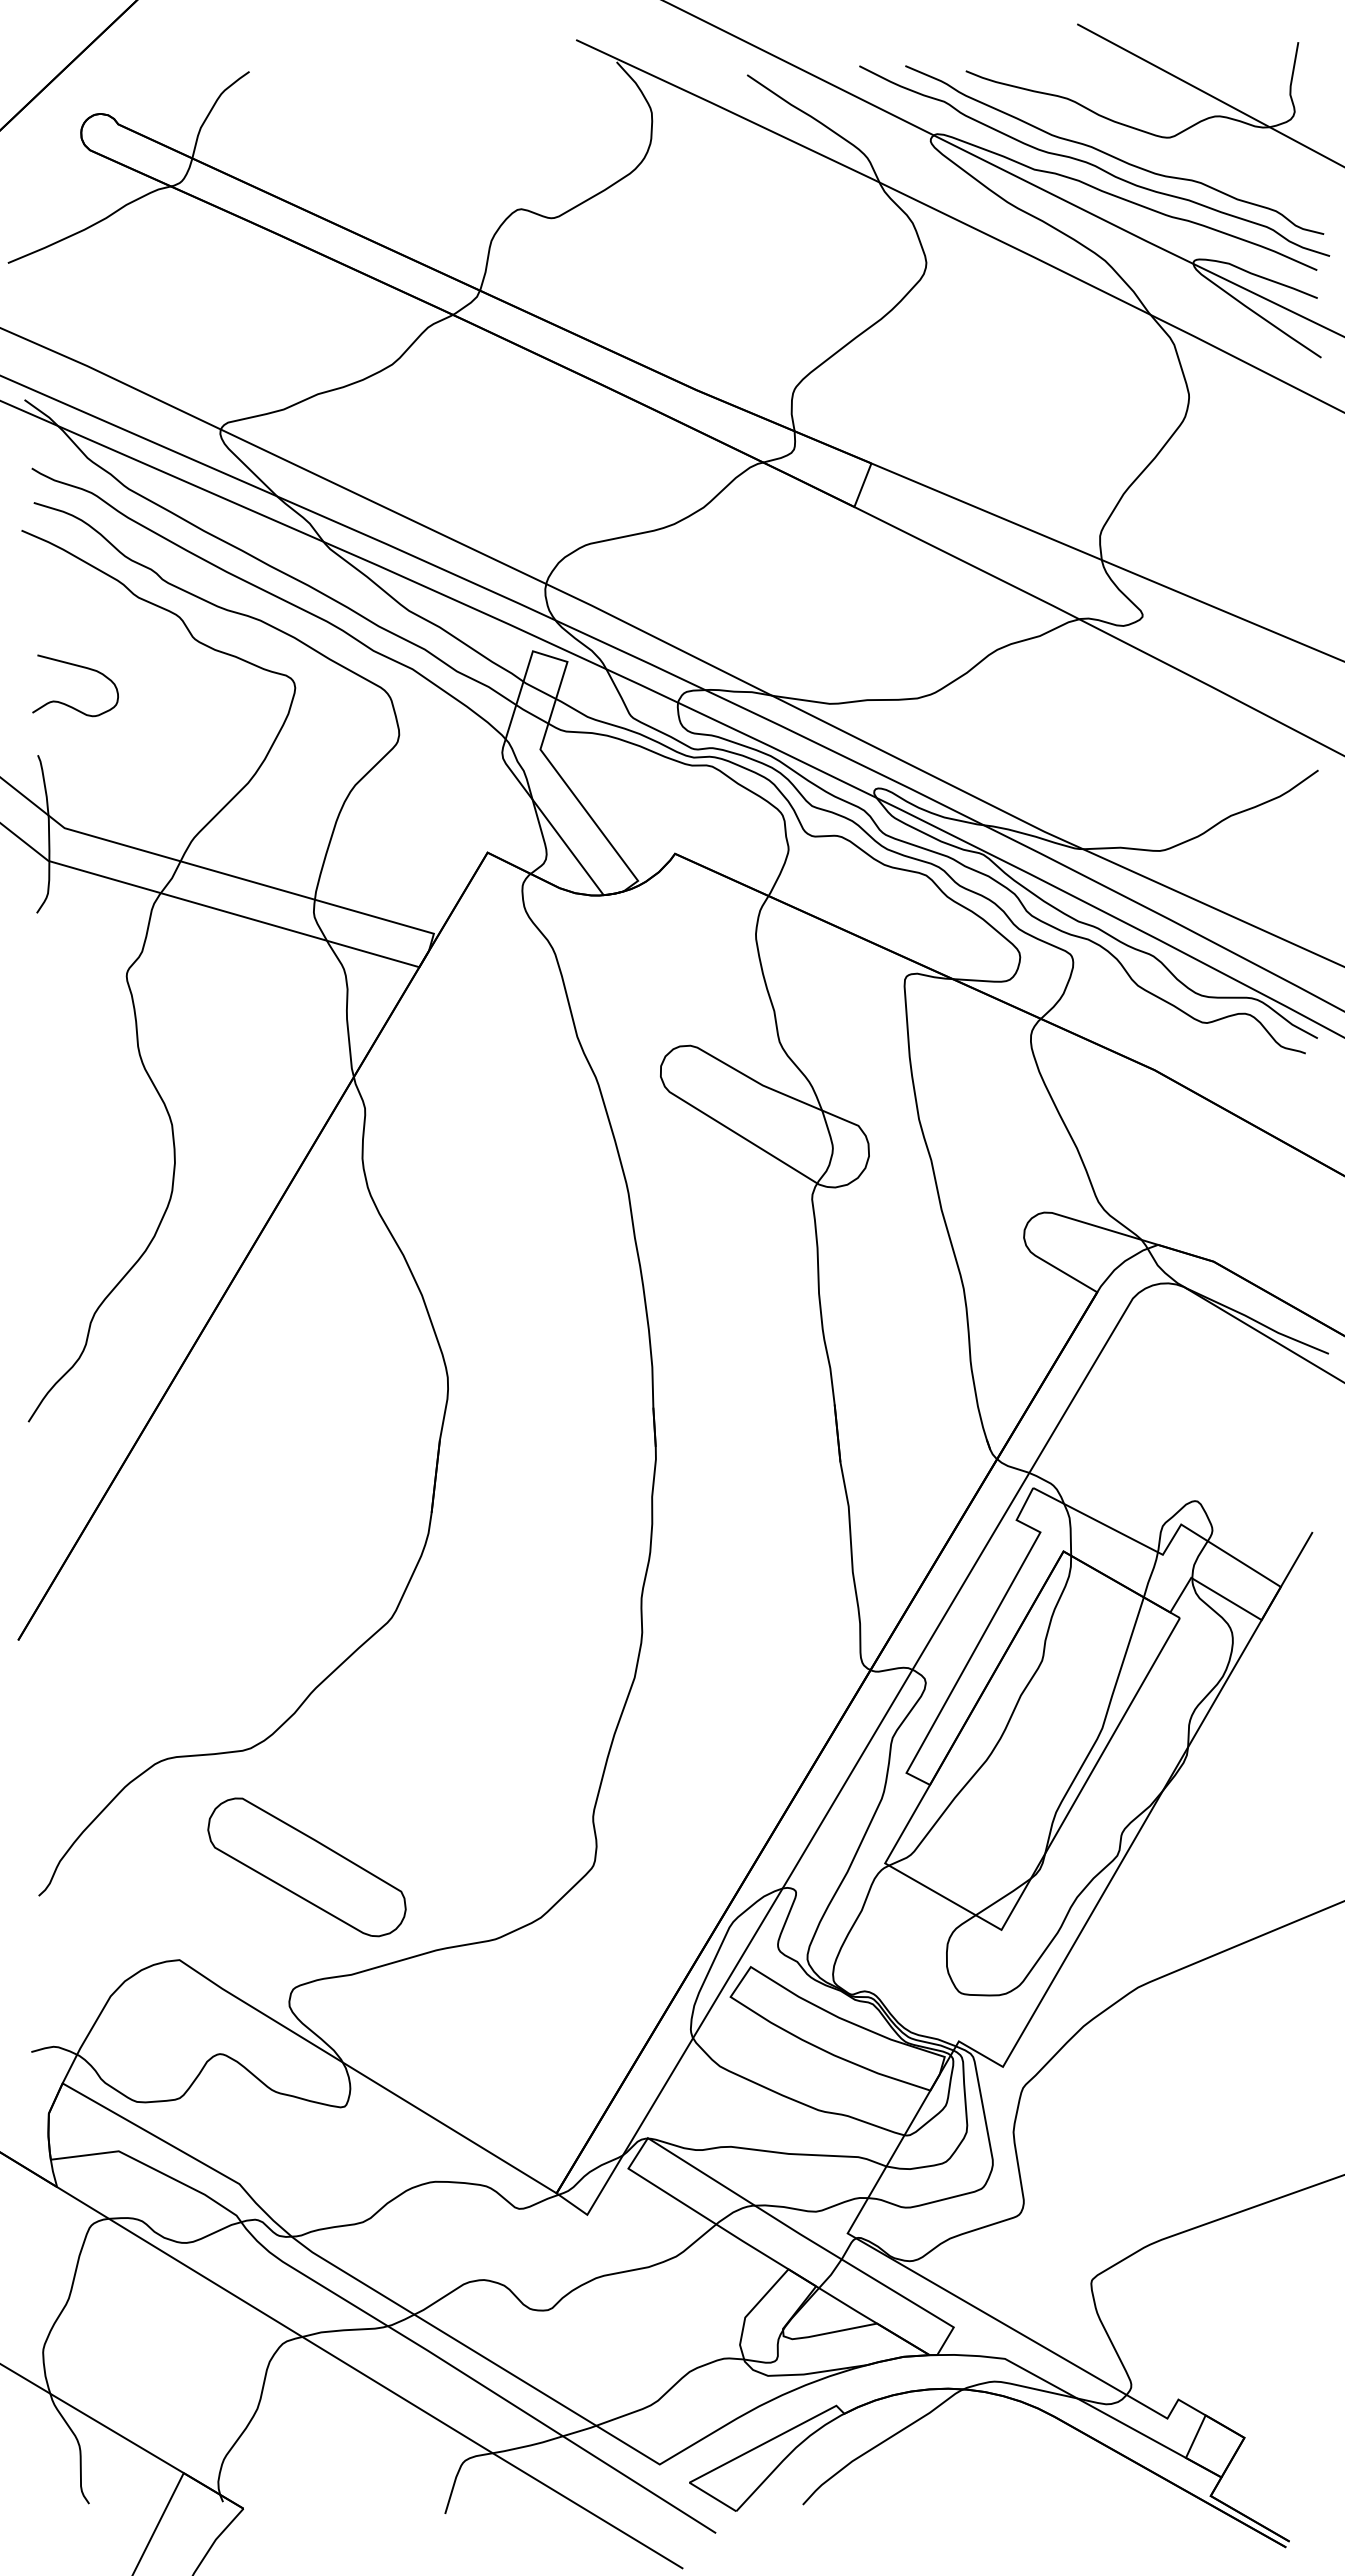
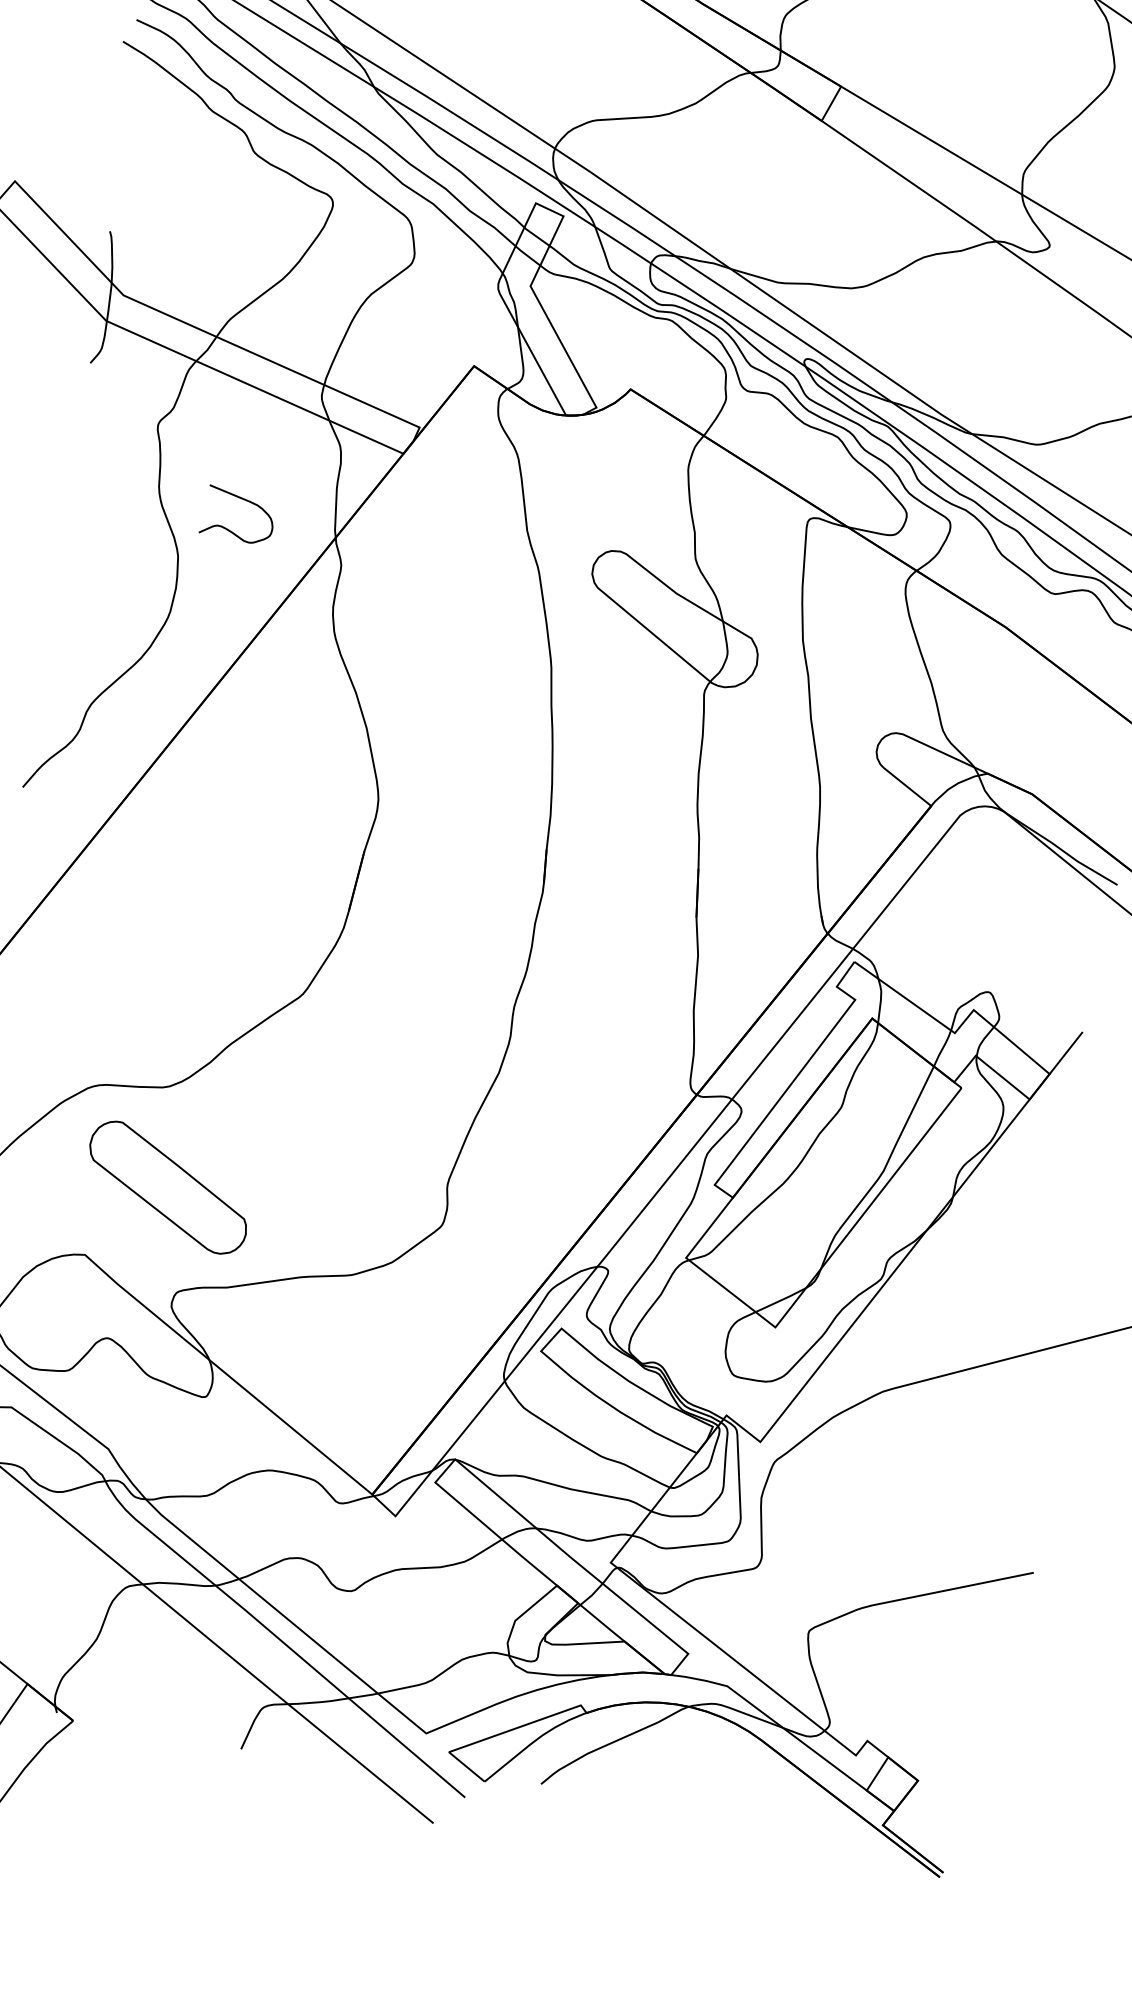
curve: (79, 667) -> (243, 500), moved
part: (306, 1867) -> (167, 1187), moved

